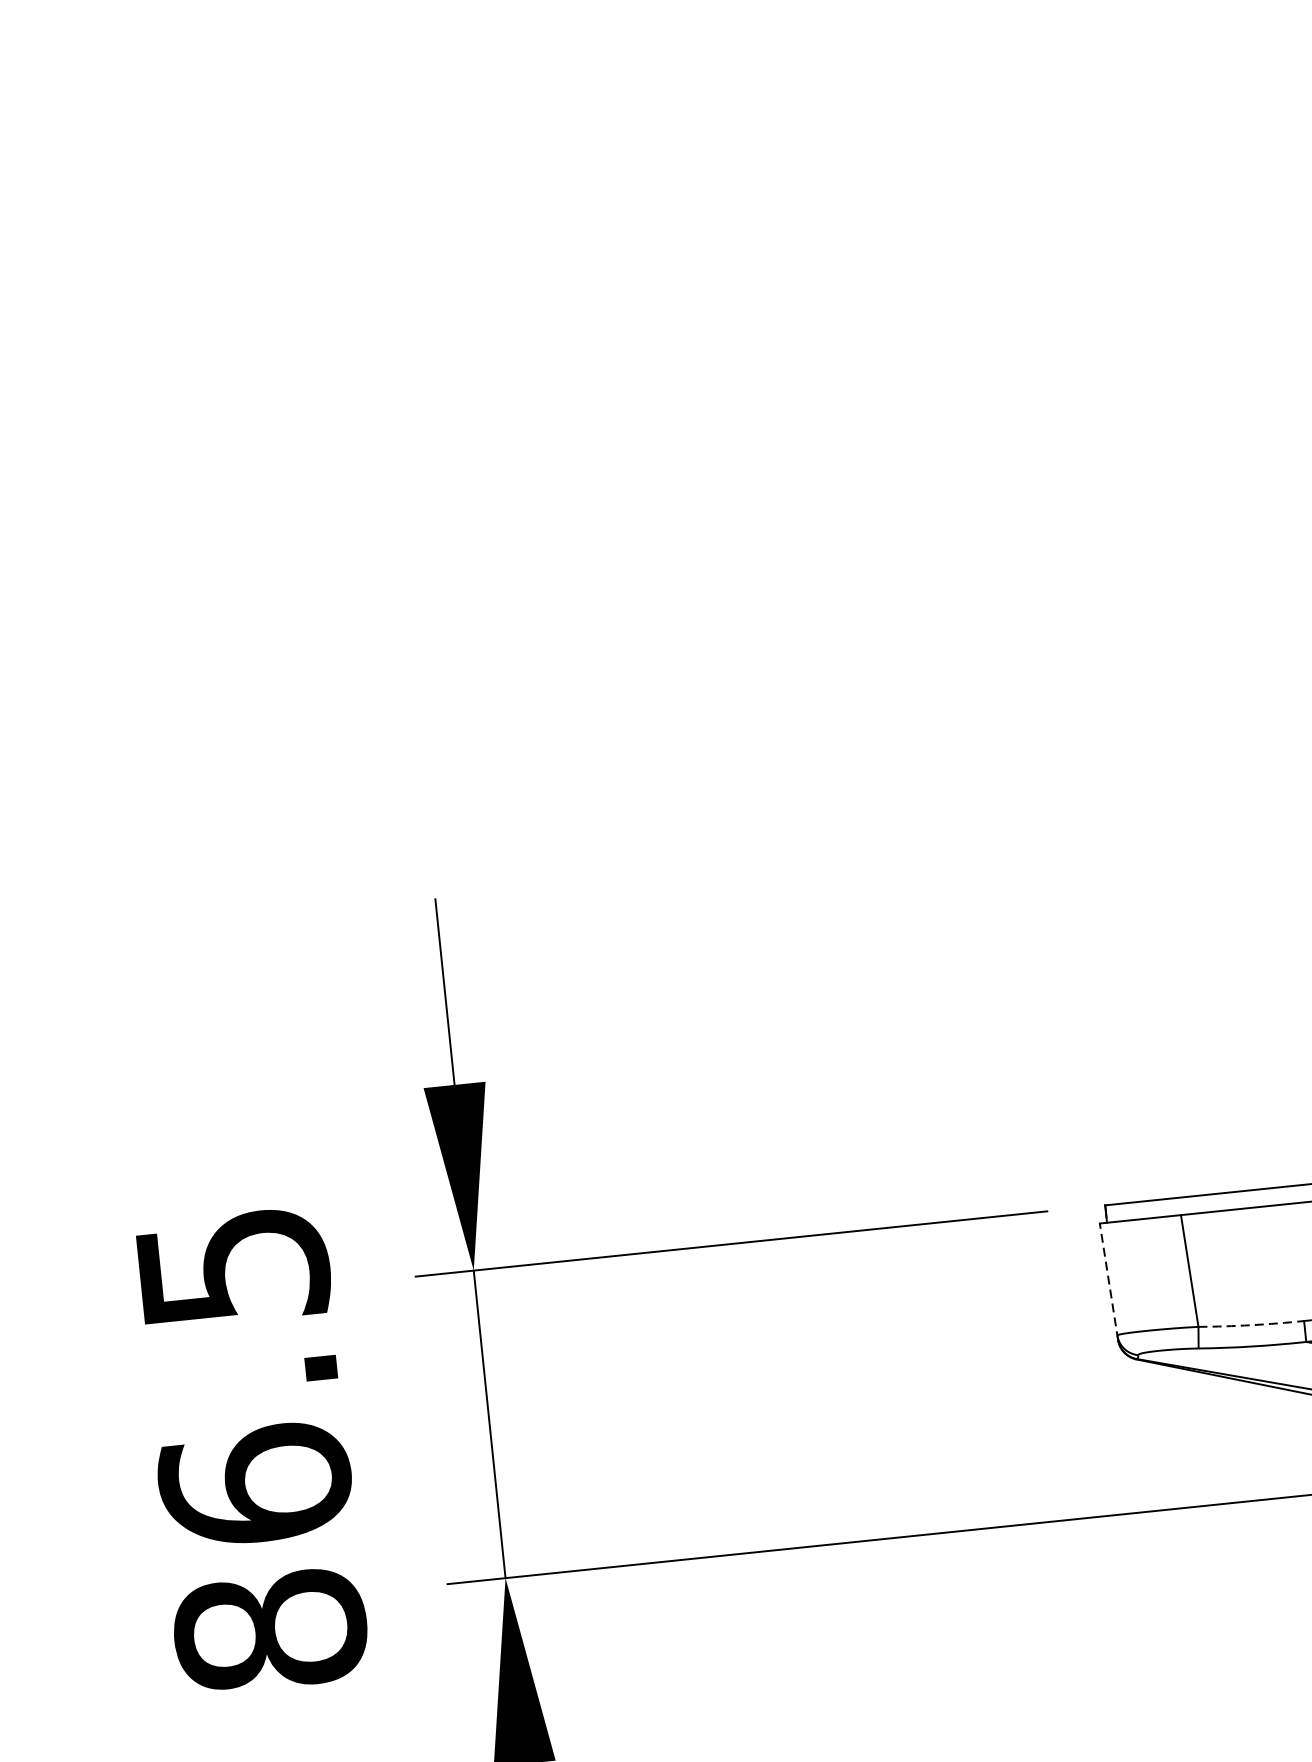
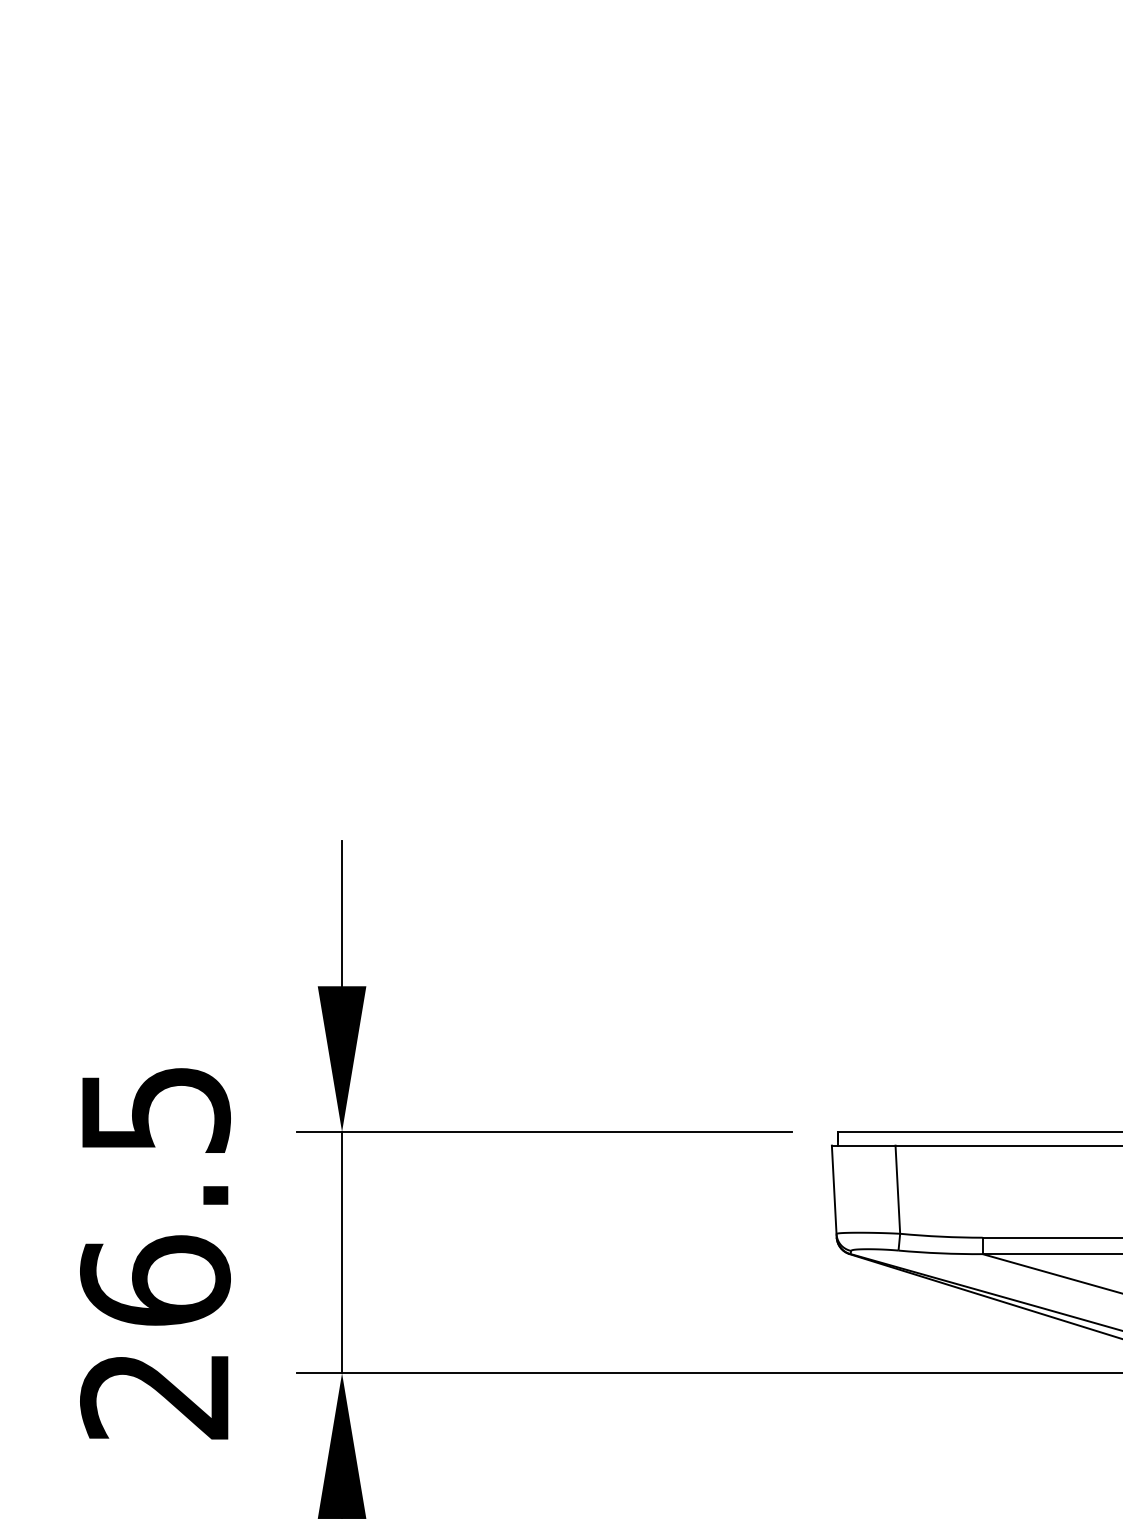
line: (1109, 1281) -> (834, 1191), dashed -> solid
arc: (1251, 1324) -> (941, 1236), dashed -> solid
text: (270, 1631) -> (155, 1395), 86.5 -> 26.5

